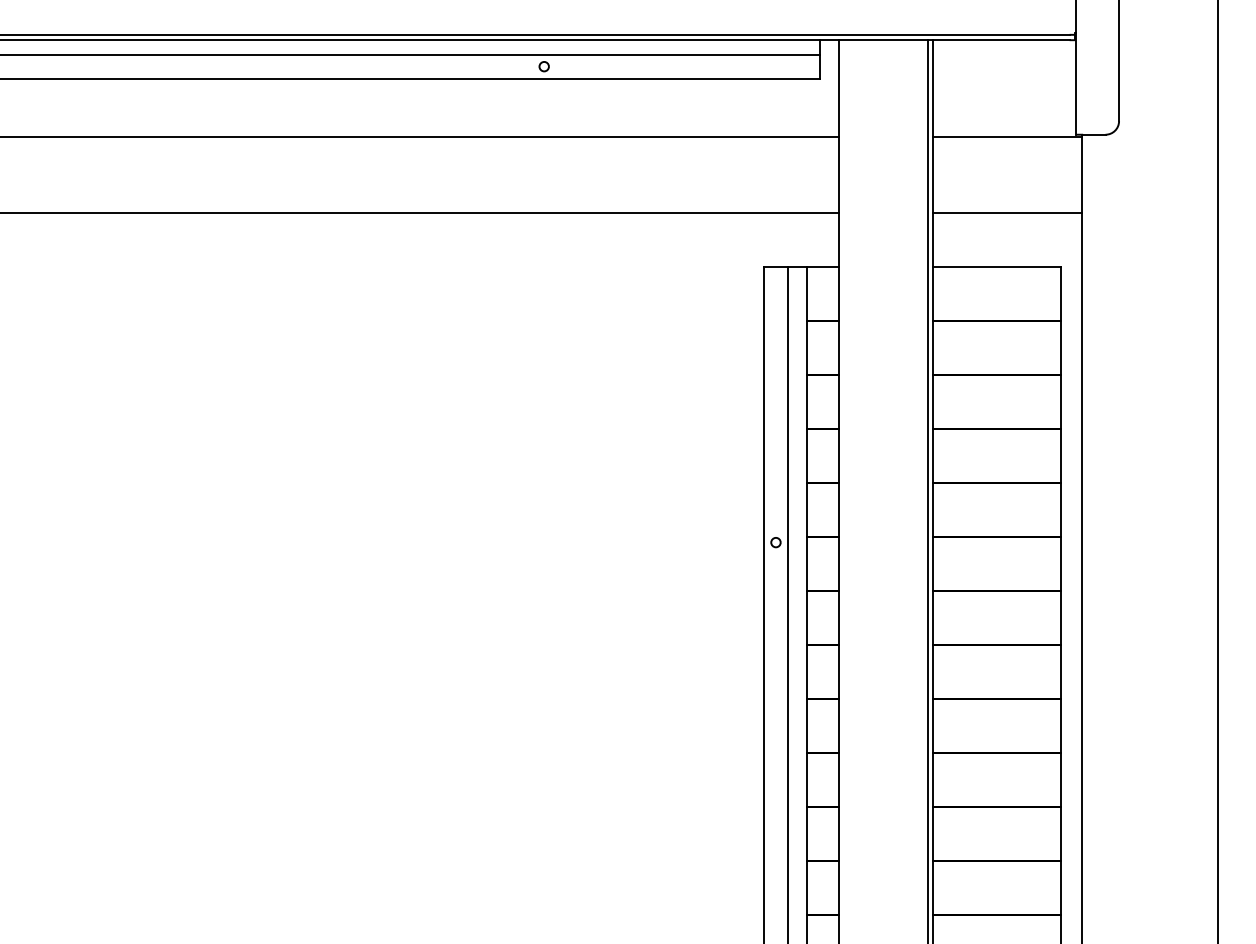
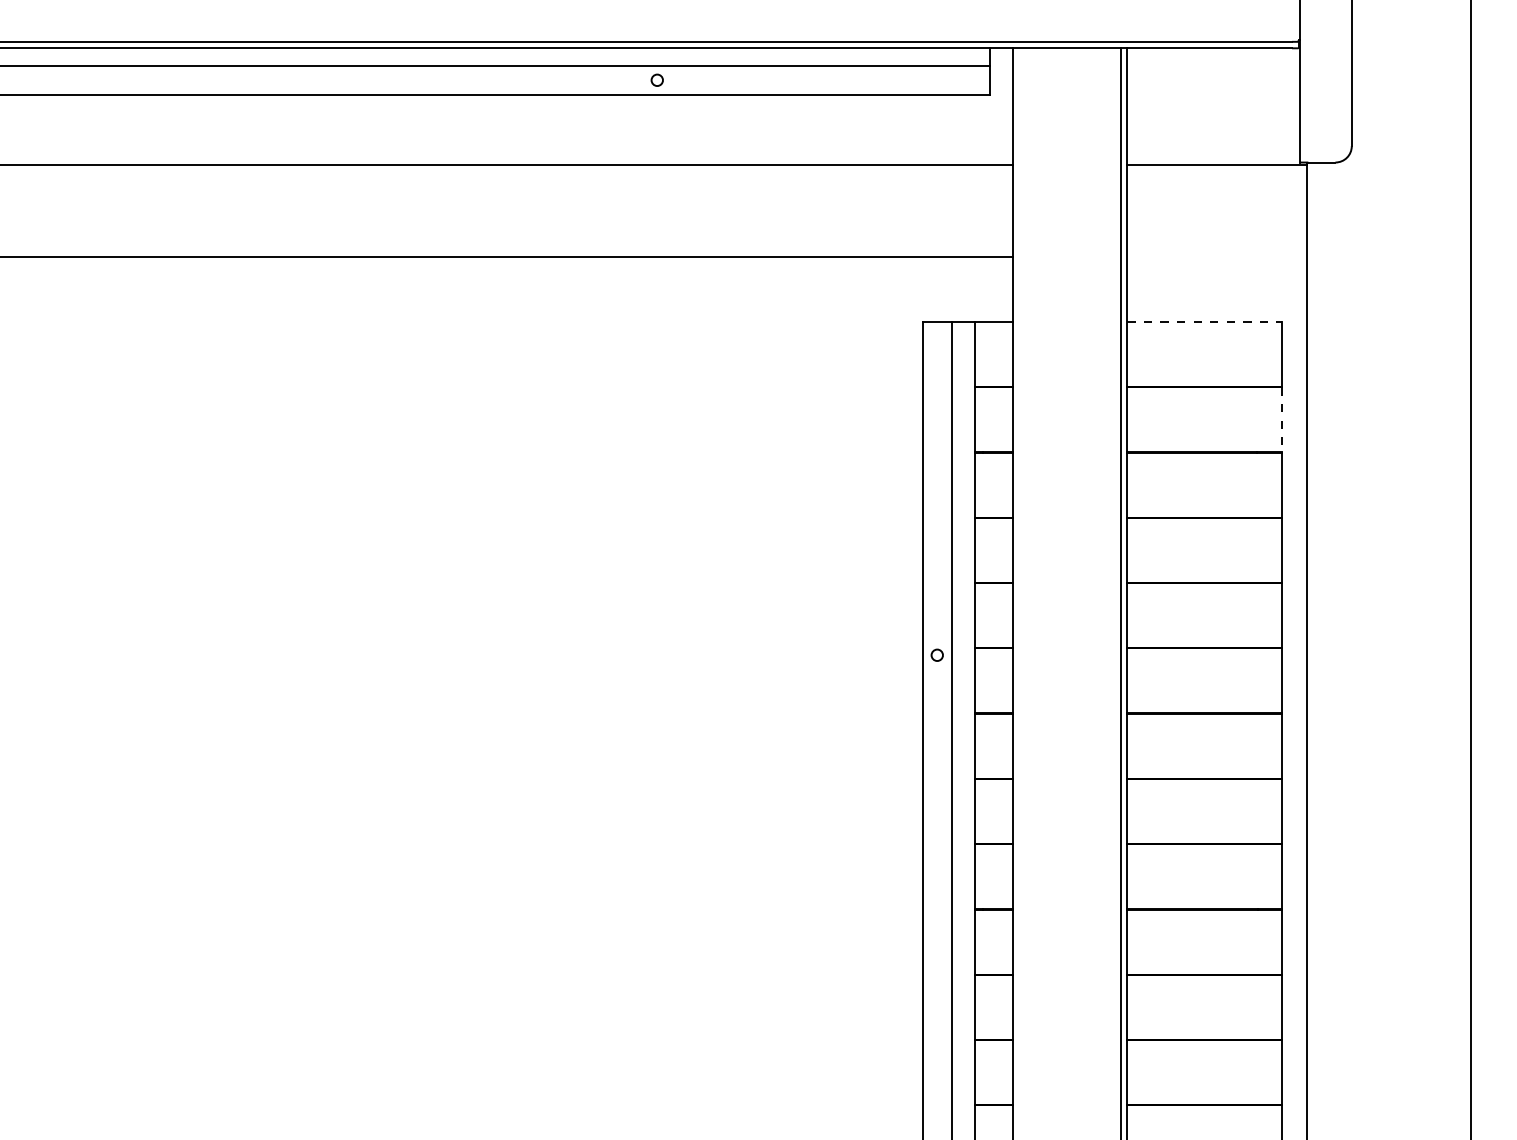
line: (1007, 212) -> (1216, 256), removed
line: (997, 267) -> (1204, 322), solid -> dashed
line: (1060, 347) -> (1281, 419), solid -> dashed

